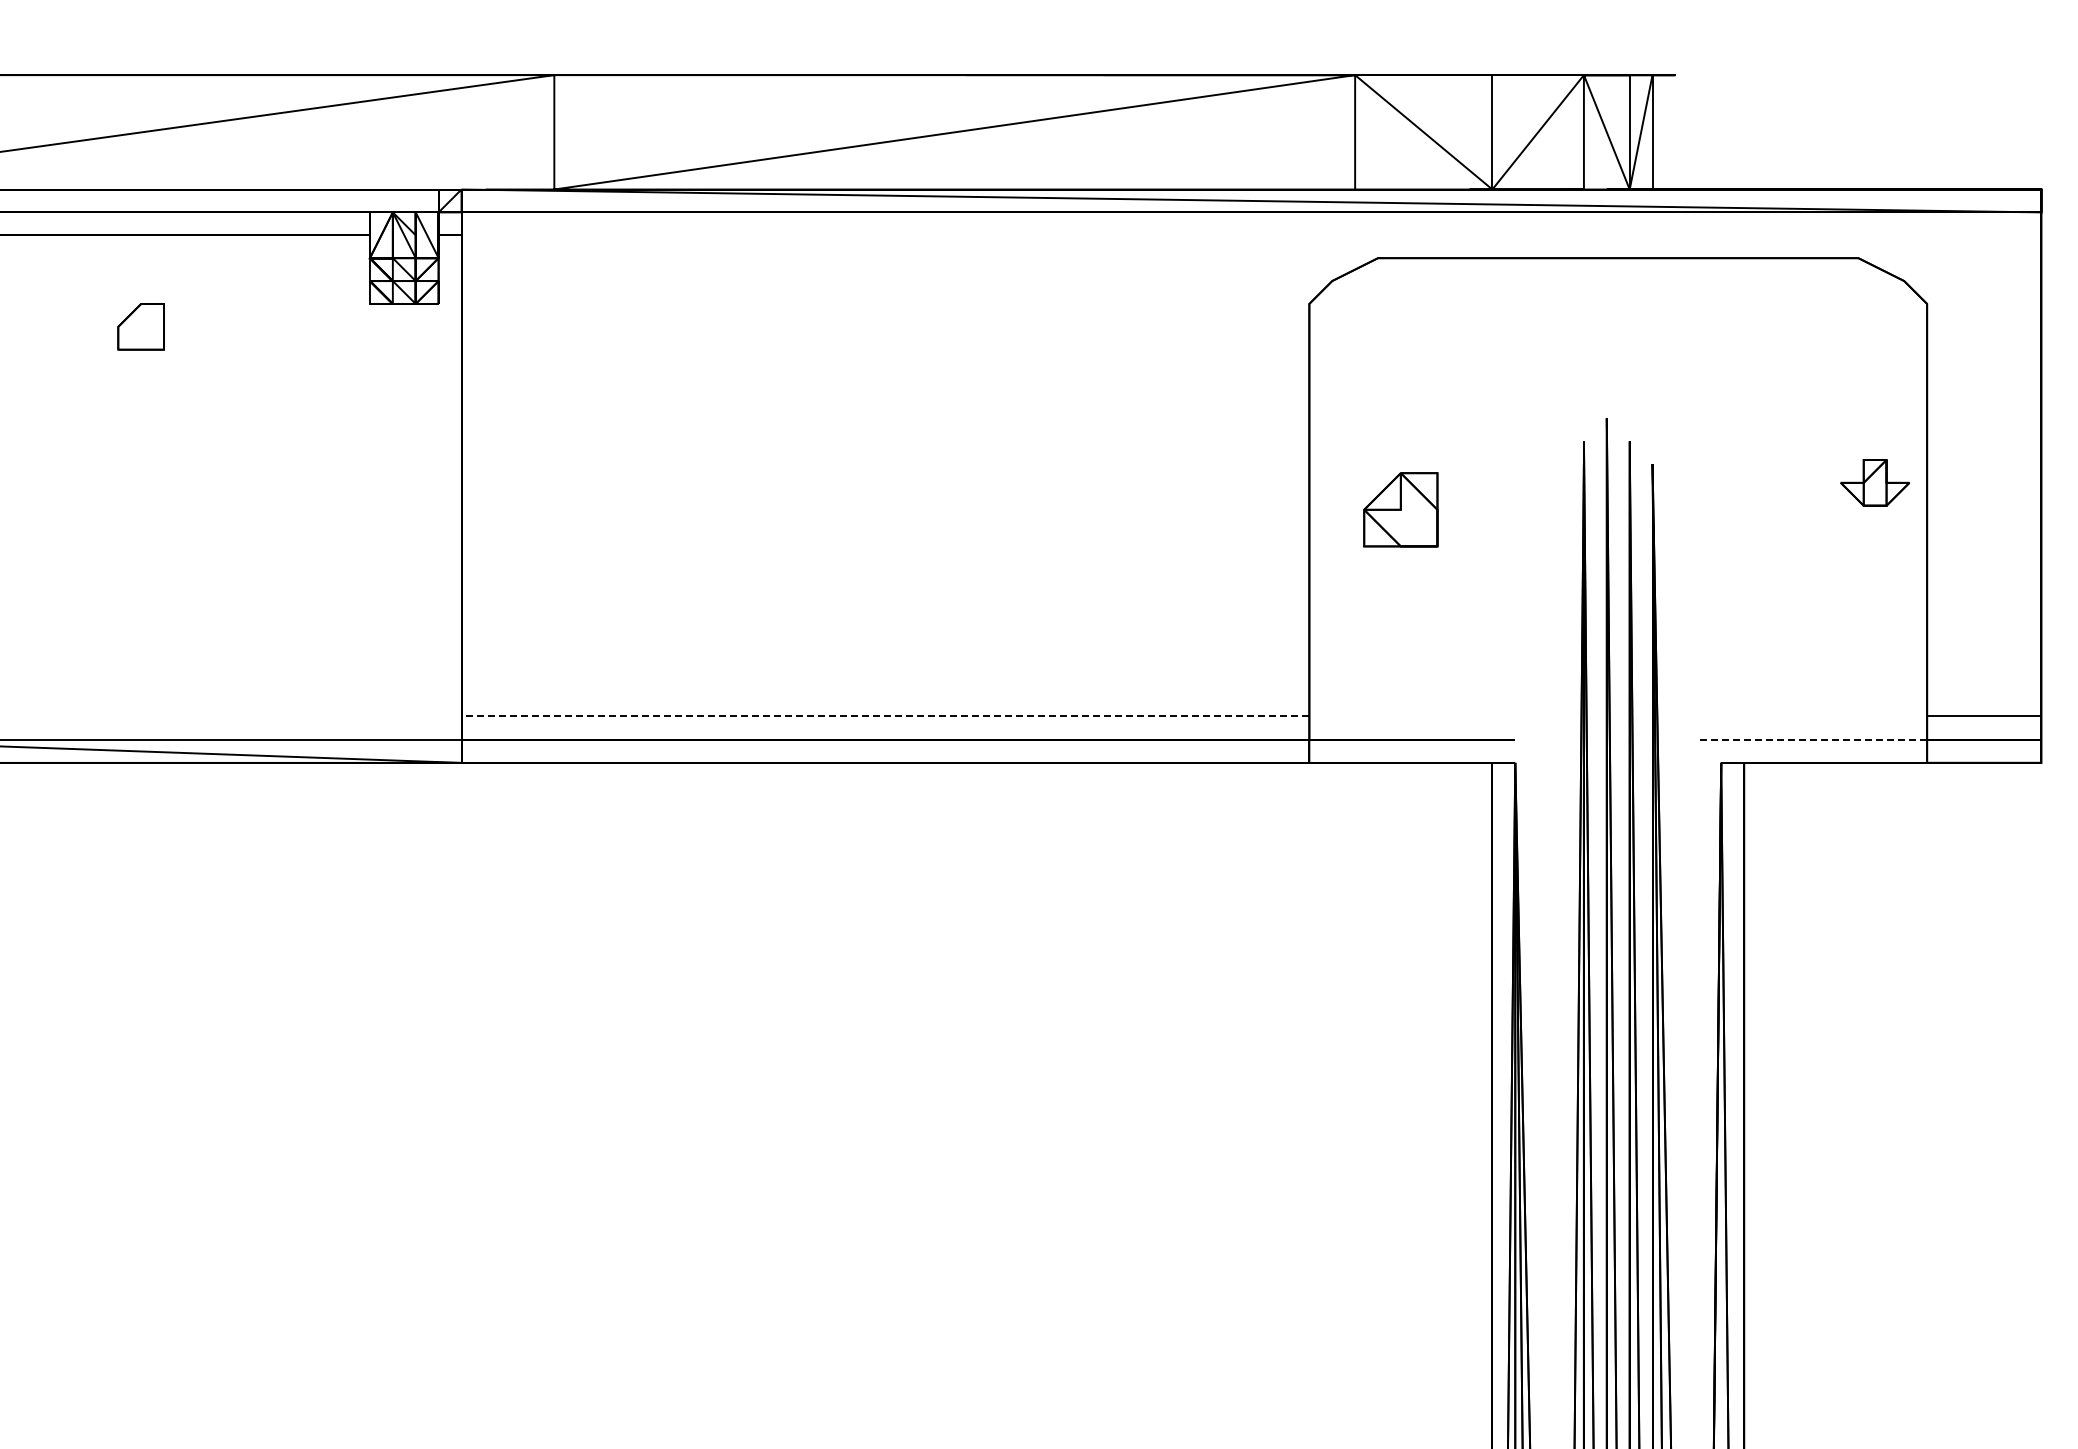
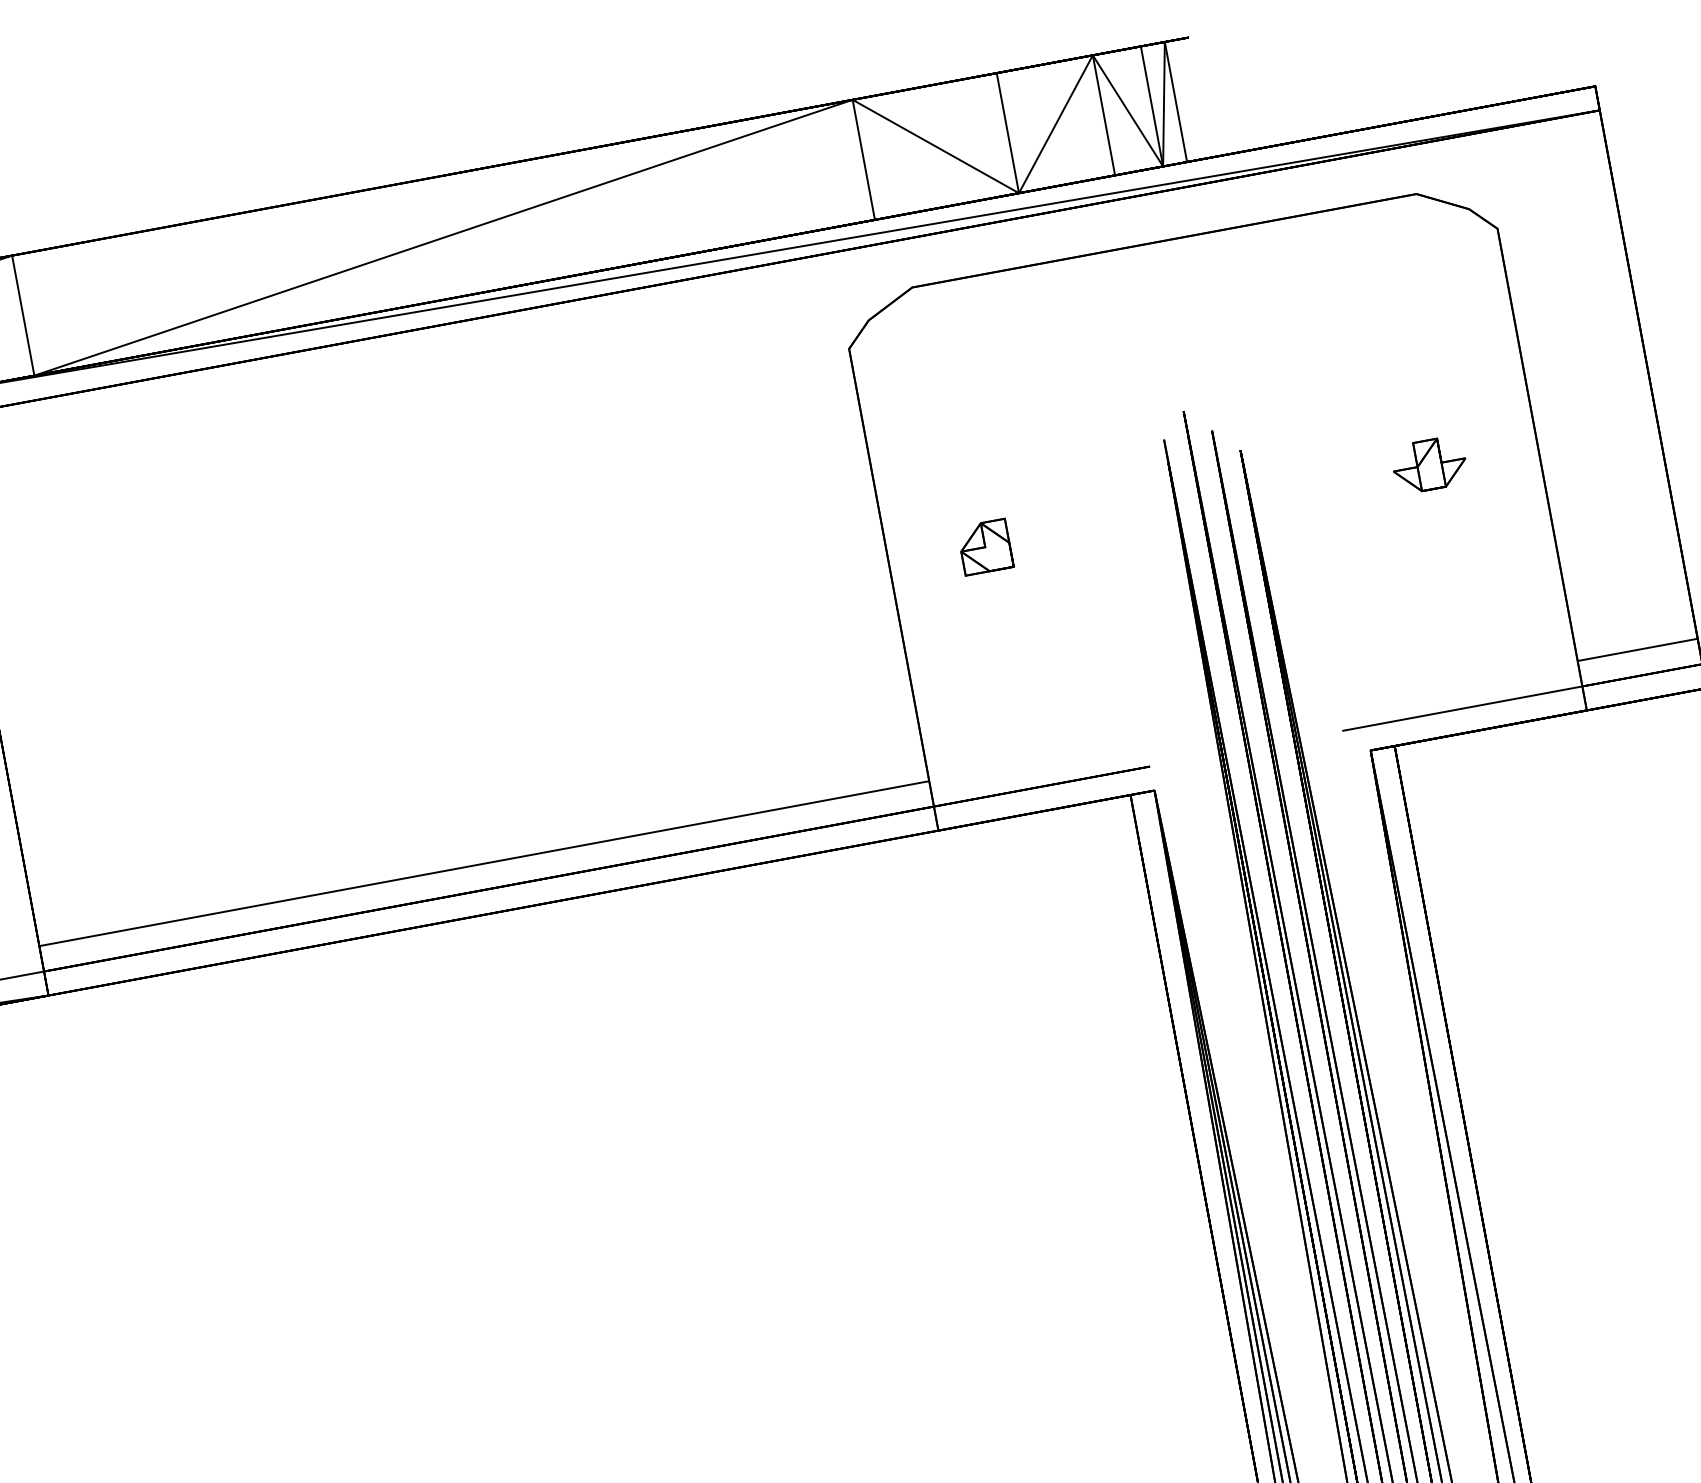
part: (1874, 482) -> (1428, 464), moved
part: (1400, 509) -> (984, 546), size x0.62
line: (885, 715) -> (484, 863), dashed -> solid
line: (1812, 740) -> (1462, 709), dashed -> solid

